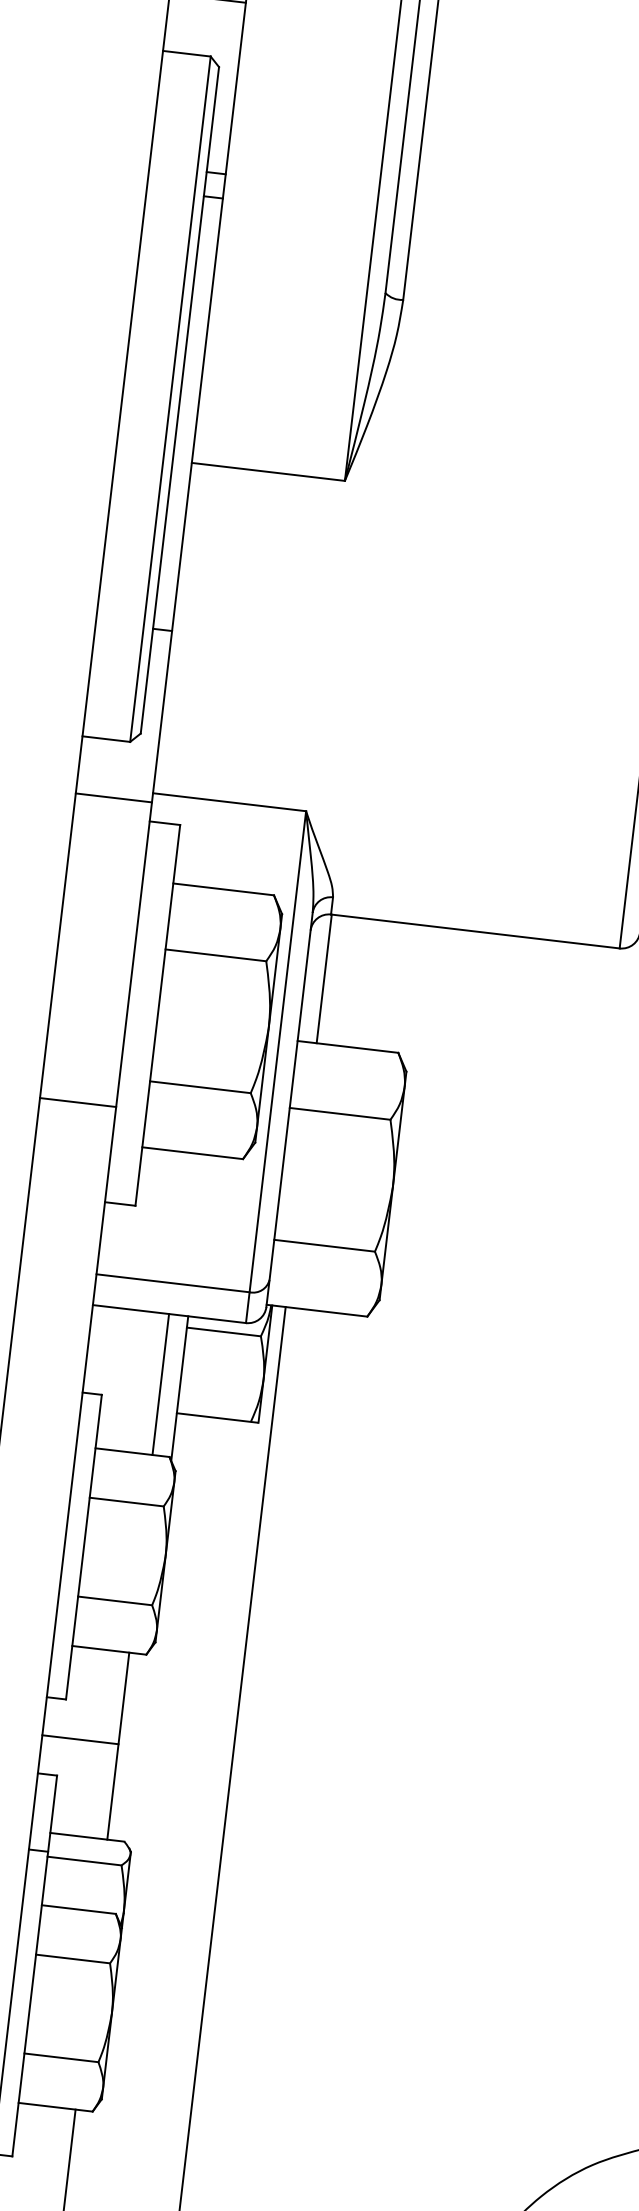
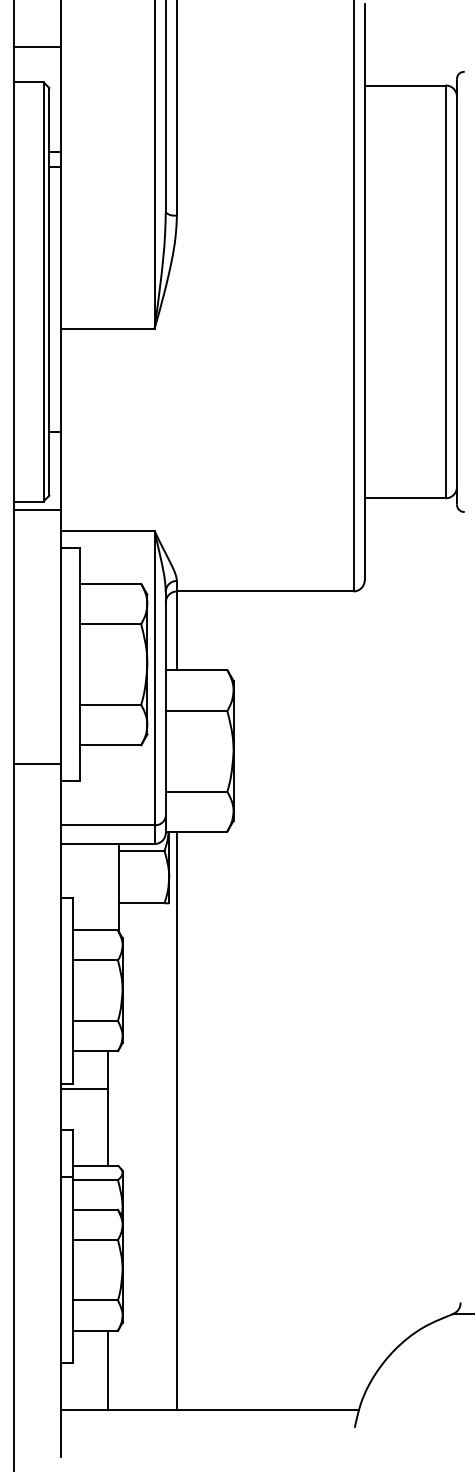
line: (113, 797) -> (37, 510), moved
line: (77, 1101) -> (37, 763), moved
line: (160, 1385) -> (107, 887), removed
line: (79, 1740) -> (83, 1089), moved

